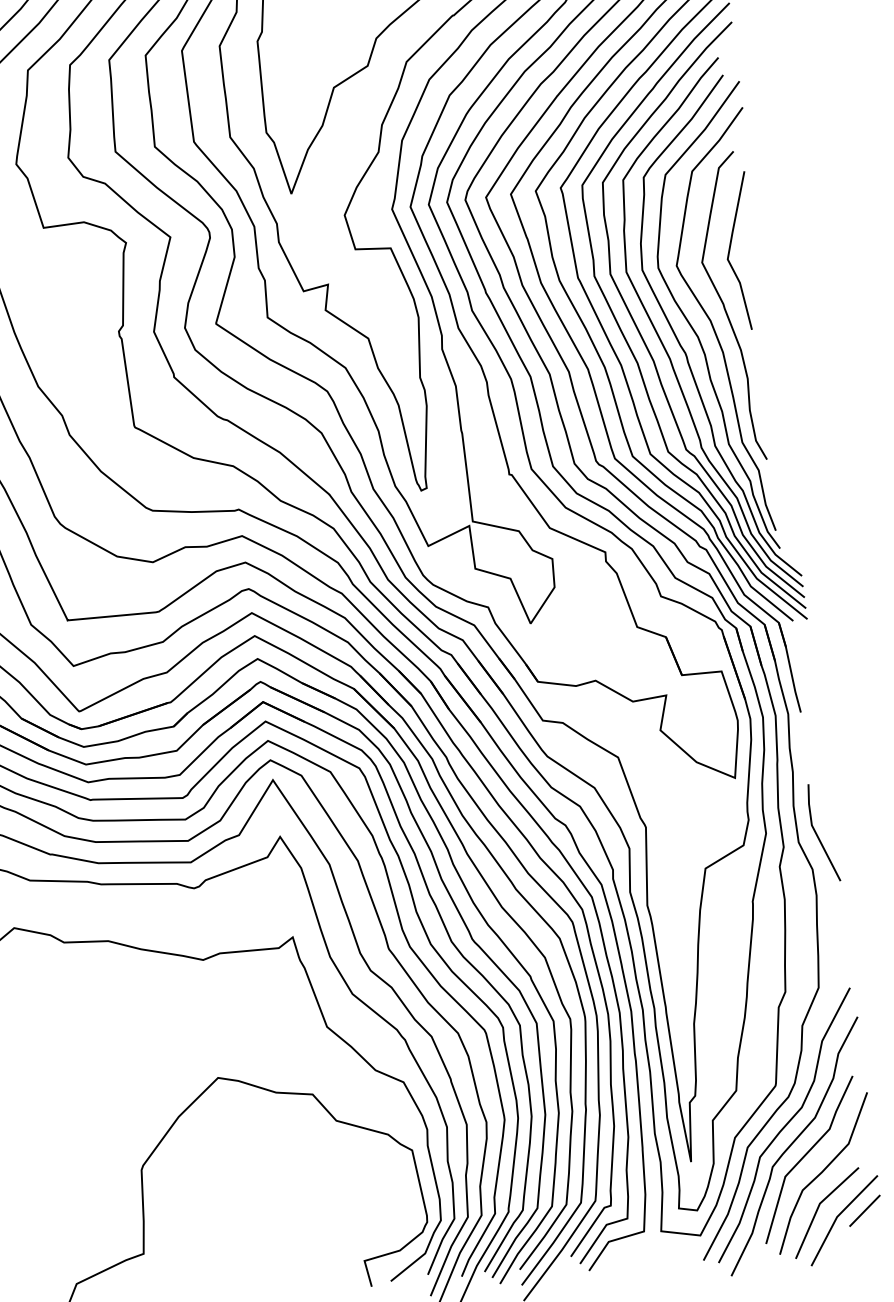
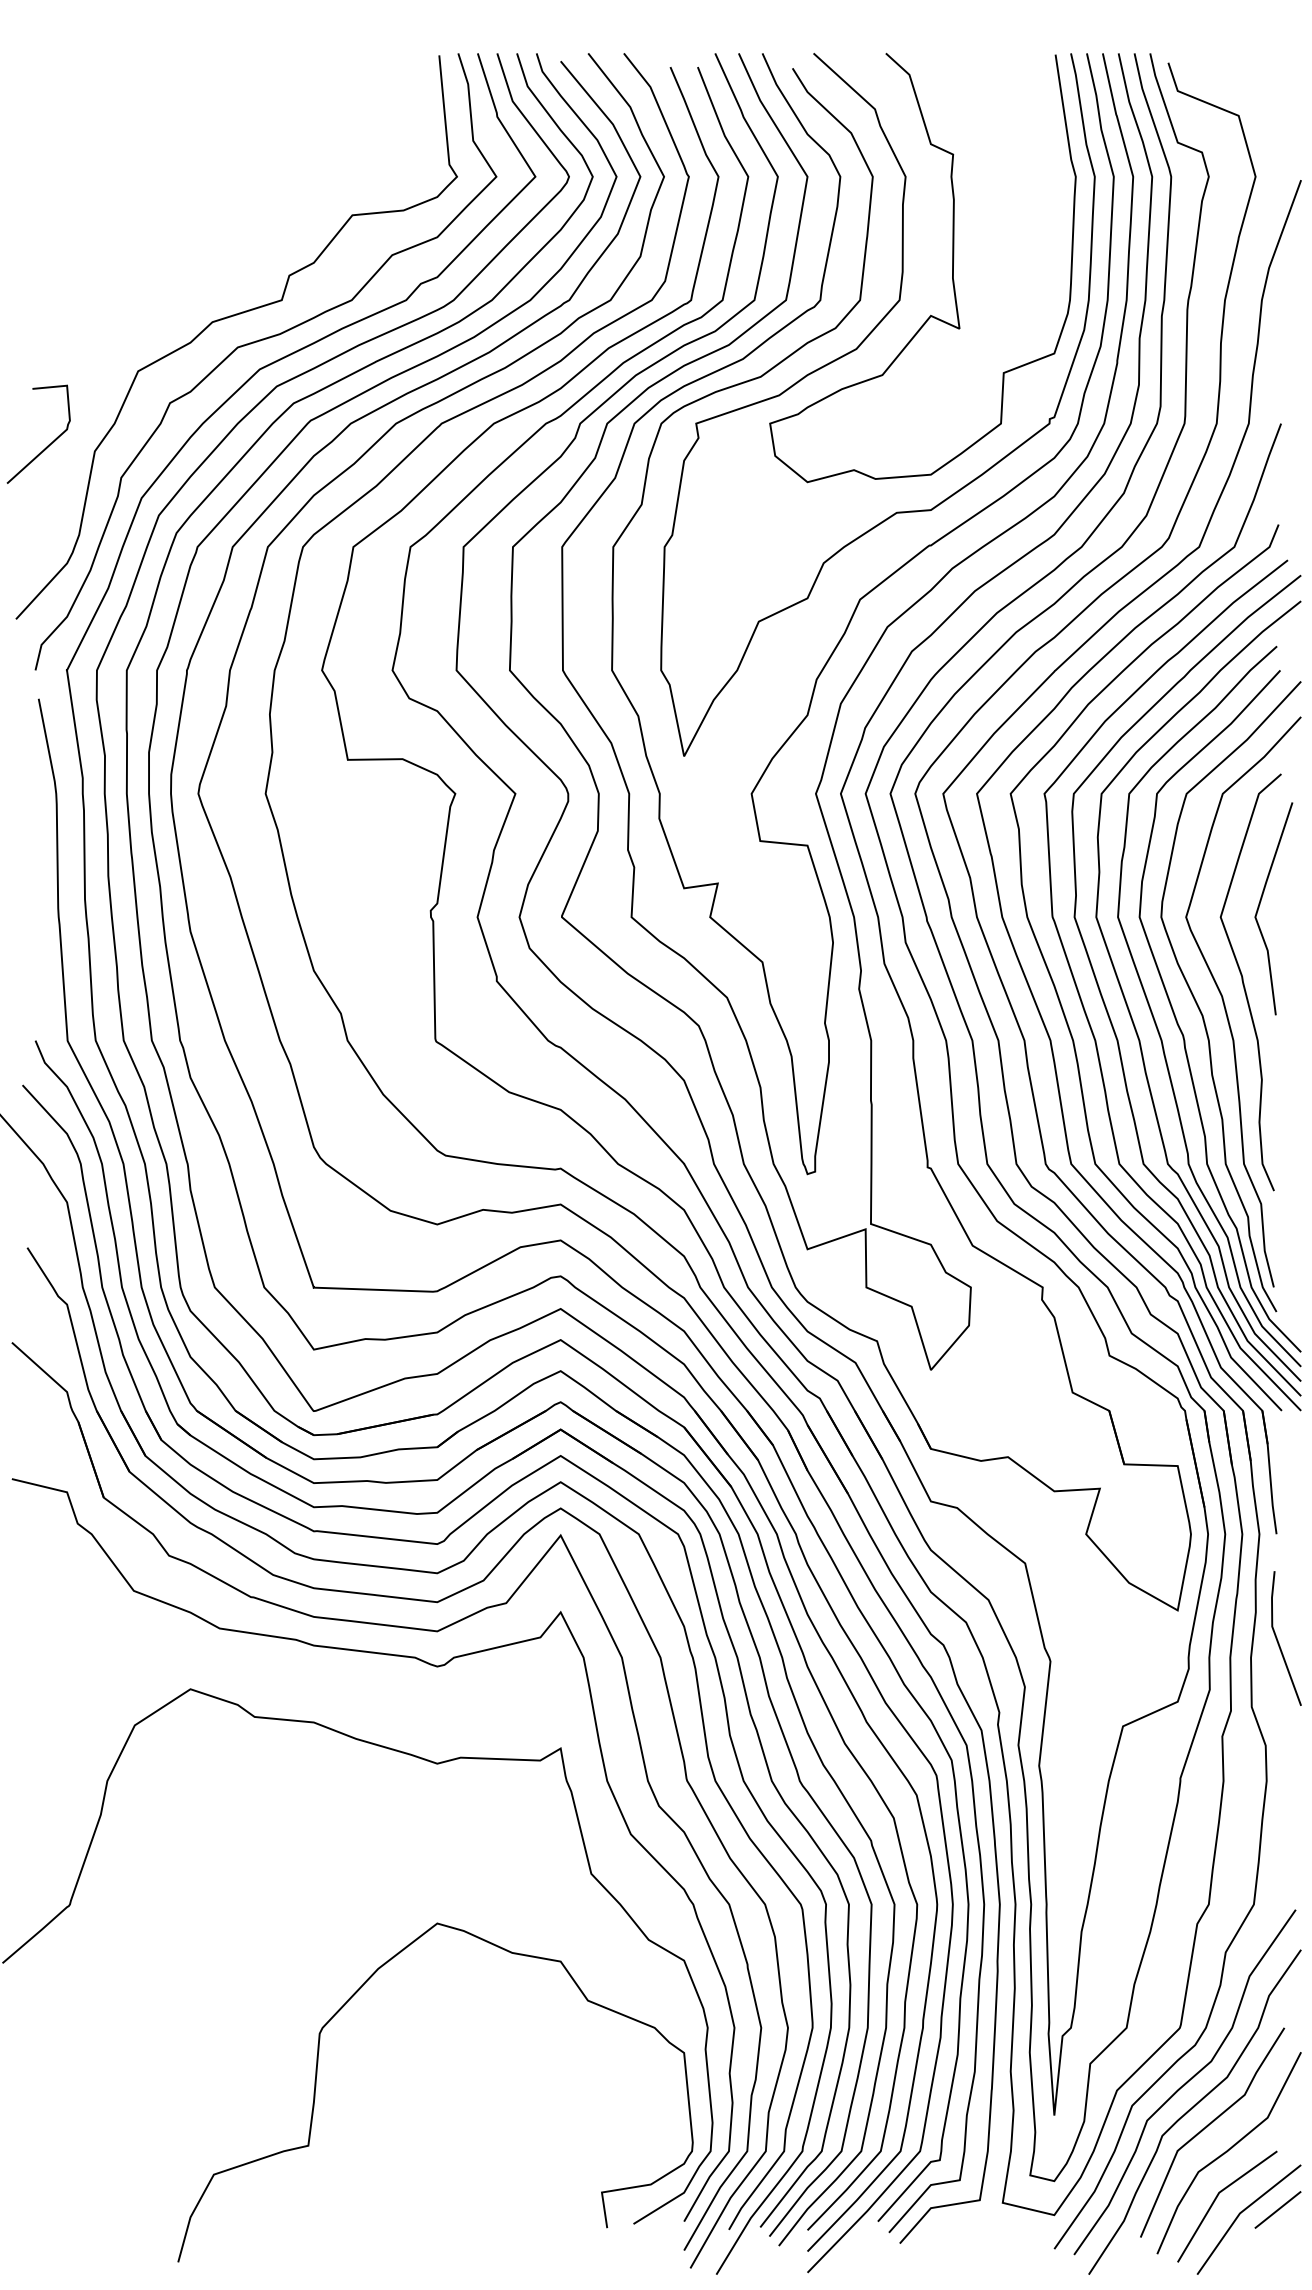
line: (817, 835) -> (1278, 1640), moved

